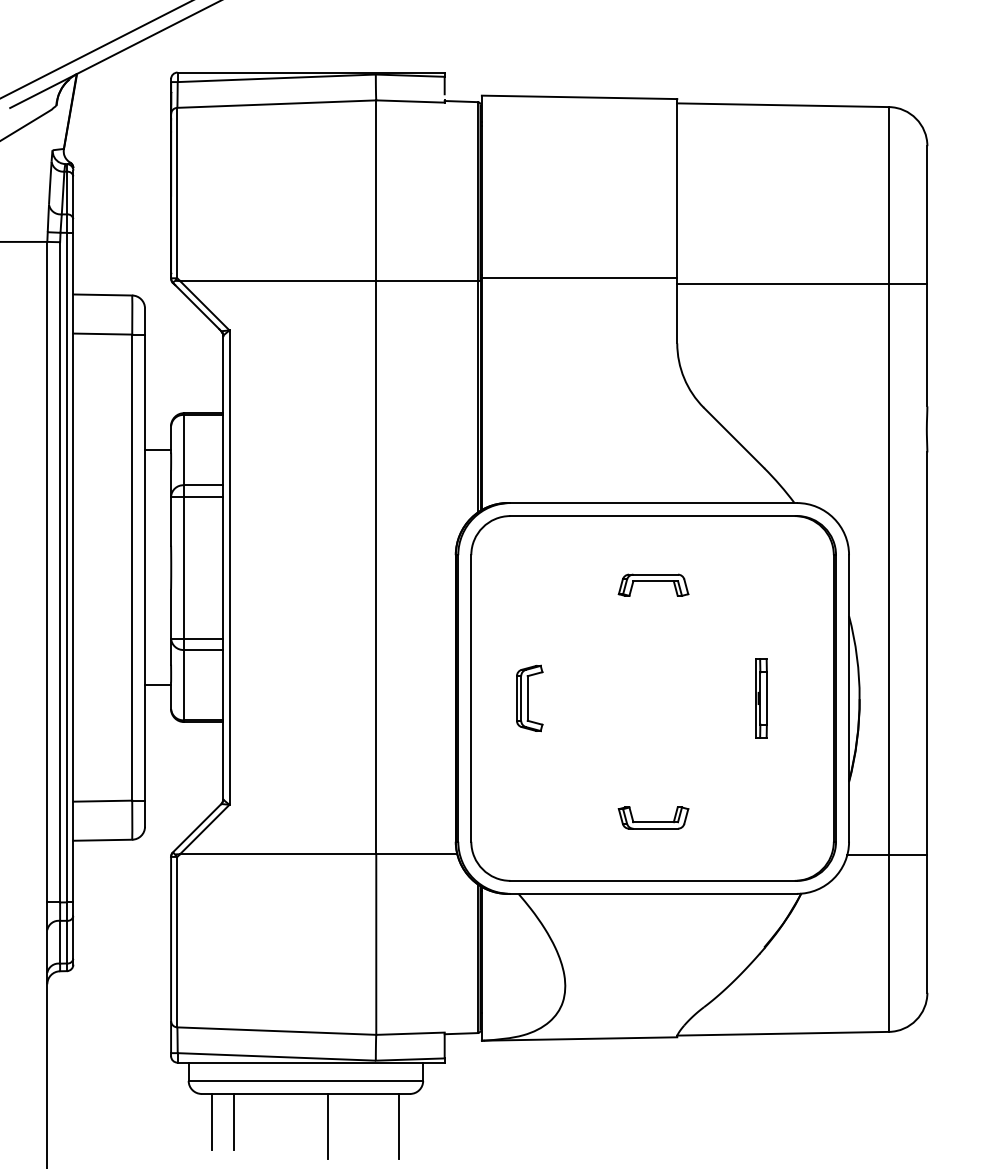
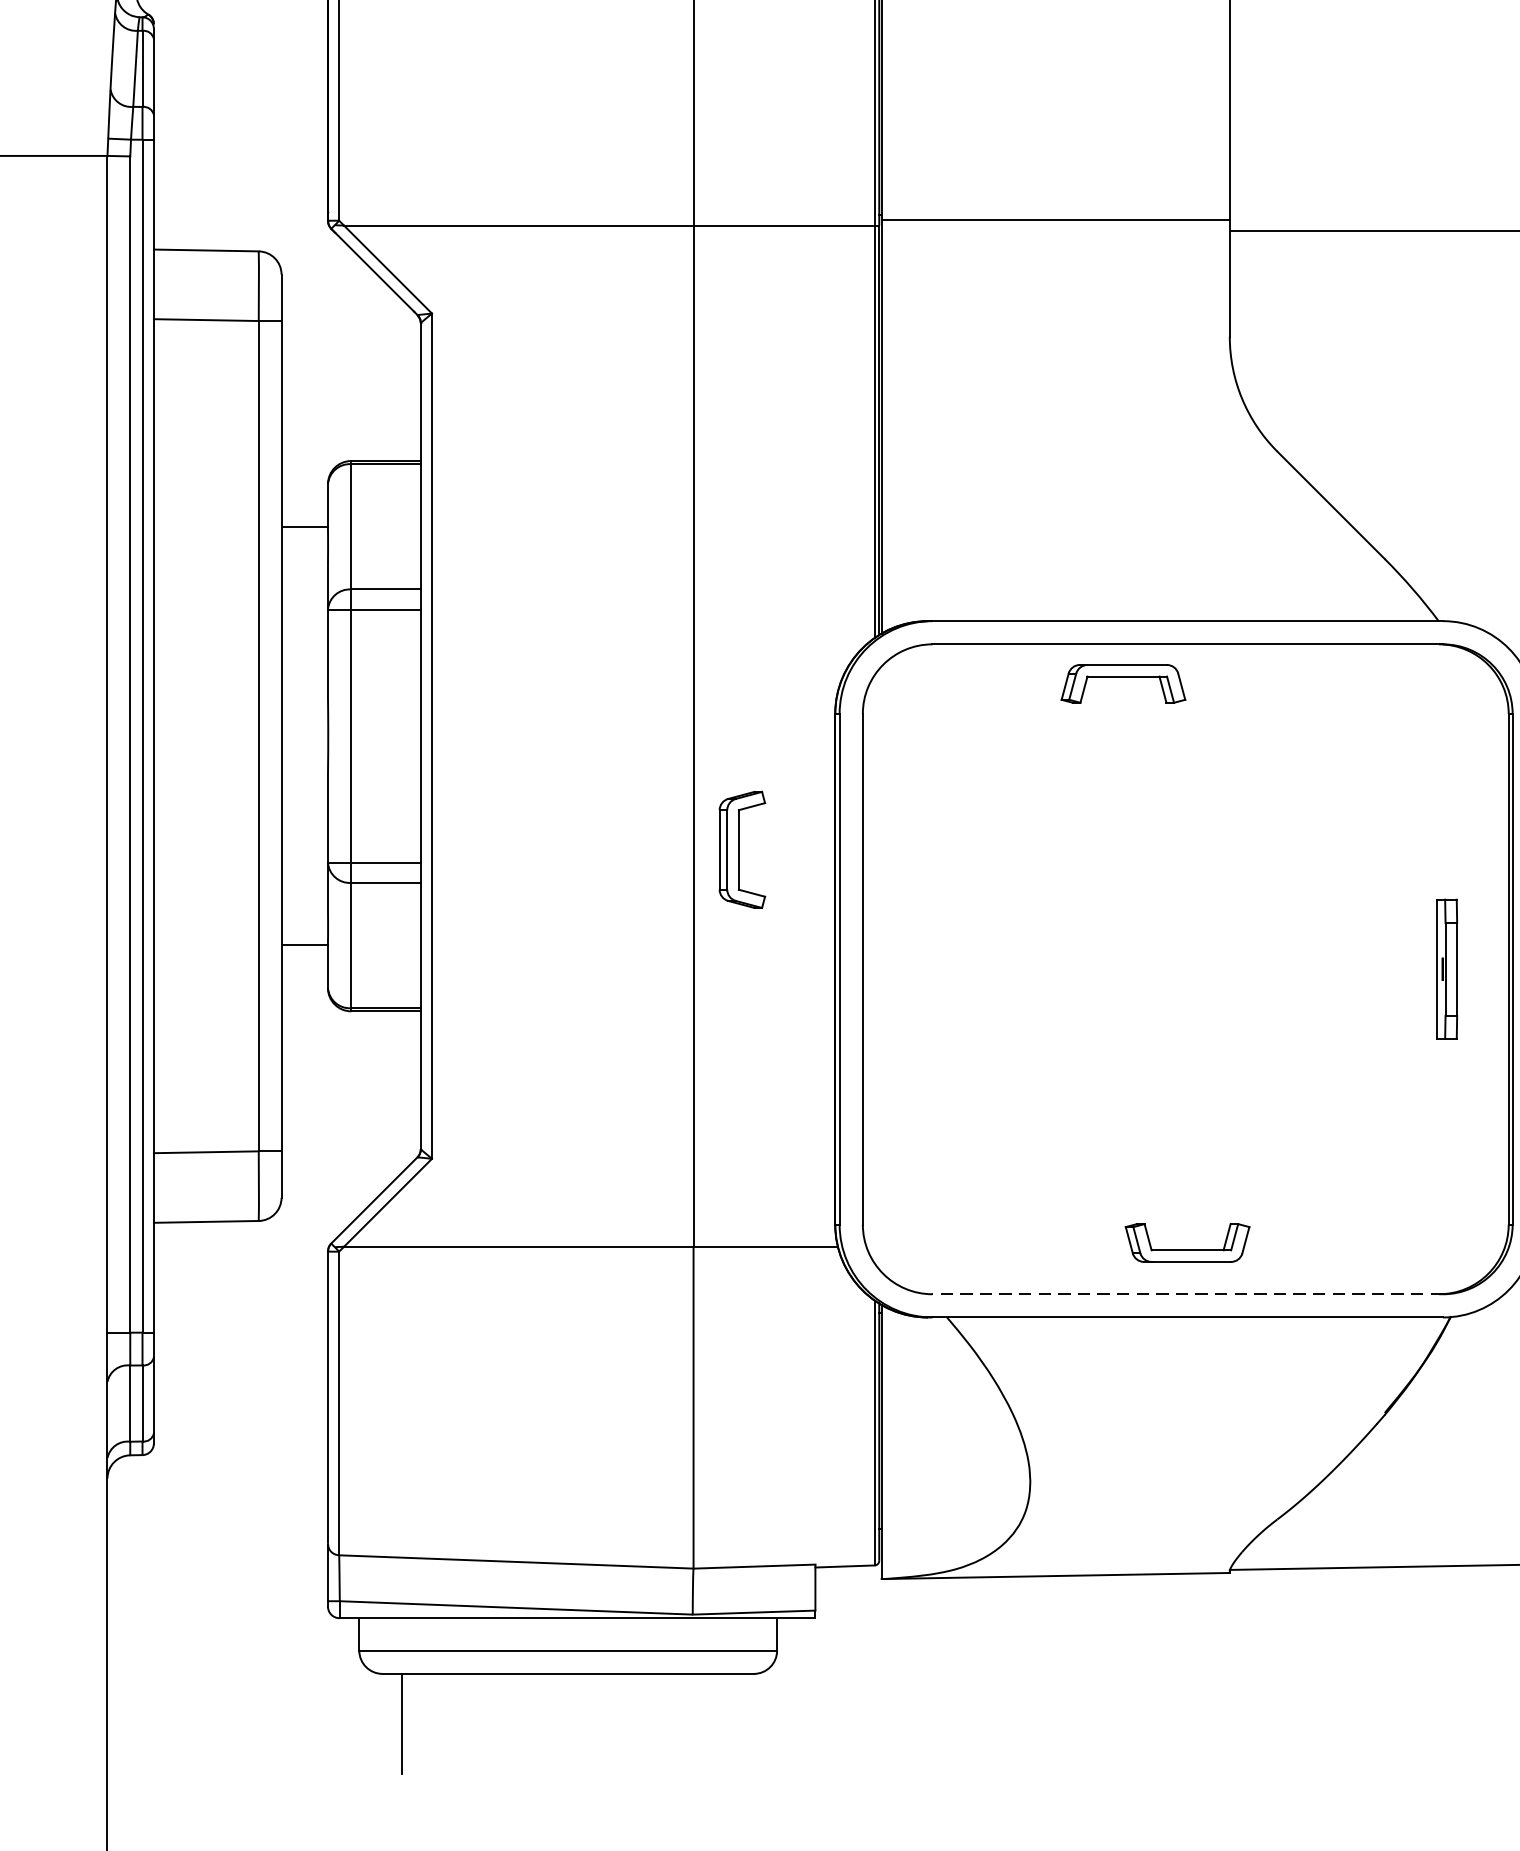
part: (653, 584) -> (1123, 682), moved
part: (529, 698) -> (742, 849), moved
part: (761, 698) -> (1447, 969), moved
part: (653, 817) -> (1187, 1241), moved
line: (653, 880) -> (1187, 1293), solid -> dashed
line: (234, 1121) -> (440, 1722), removed
line: (327, 1126) -> (606, 1731), removed
line: (399, 1126) -> (734, 1731), removed

